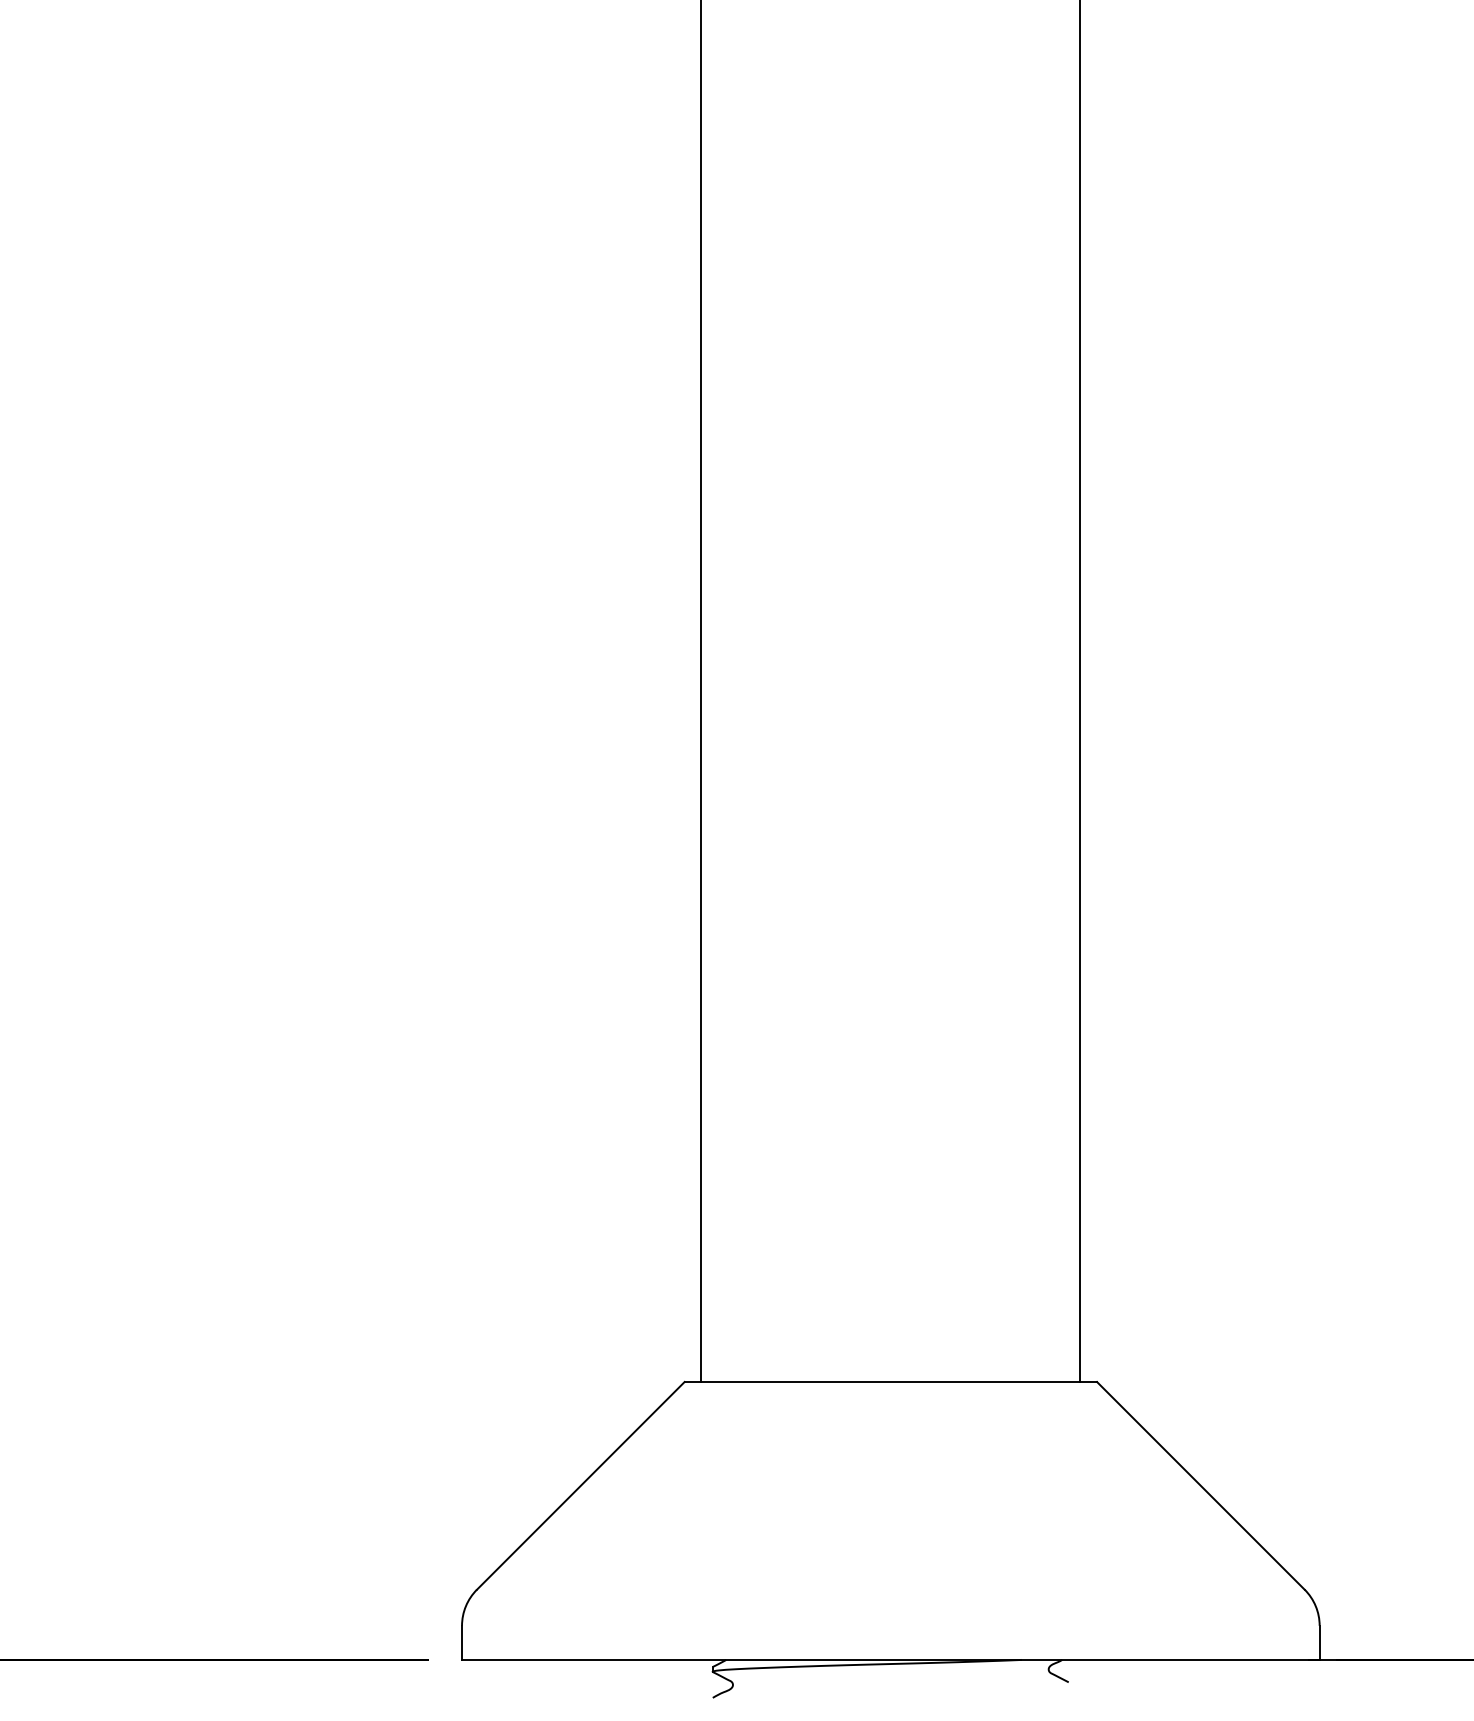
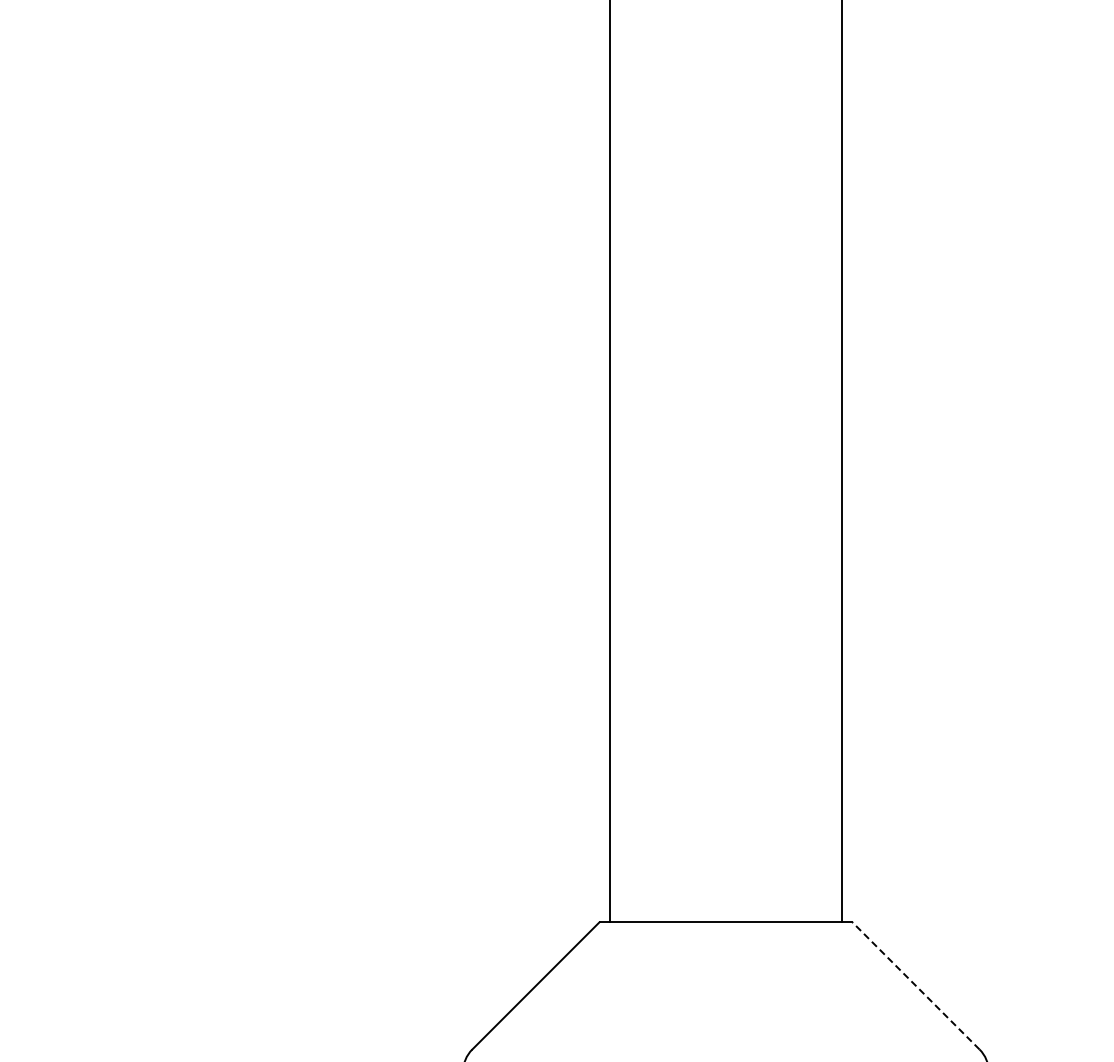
line: (1200, 1485) -> (915, 985), solid -> dashed

